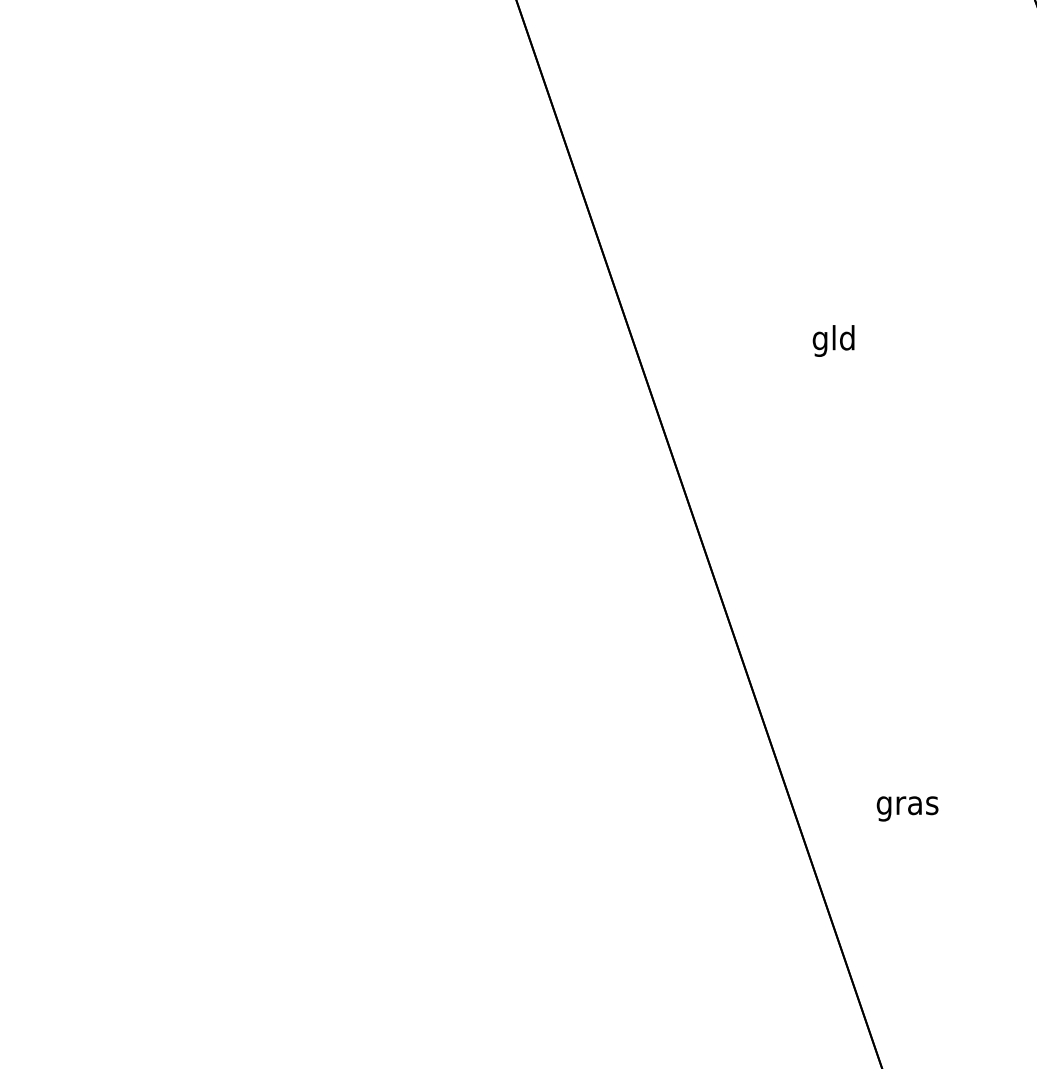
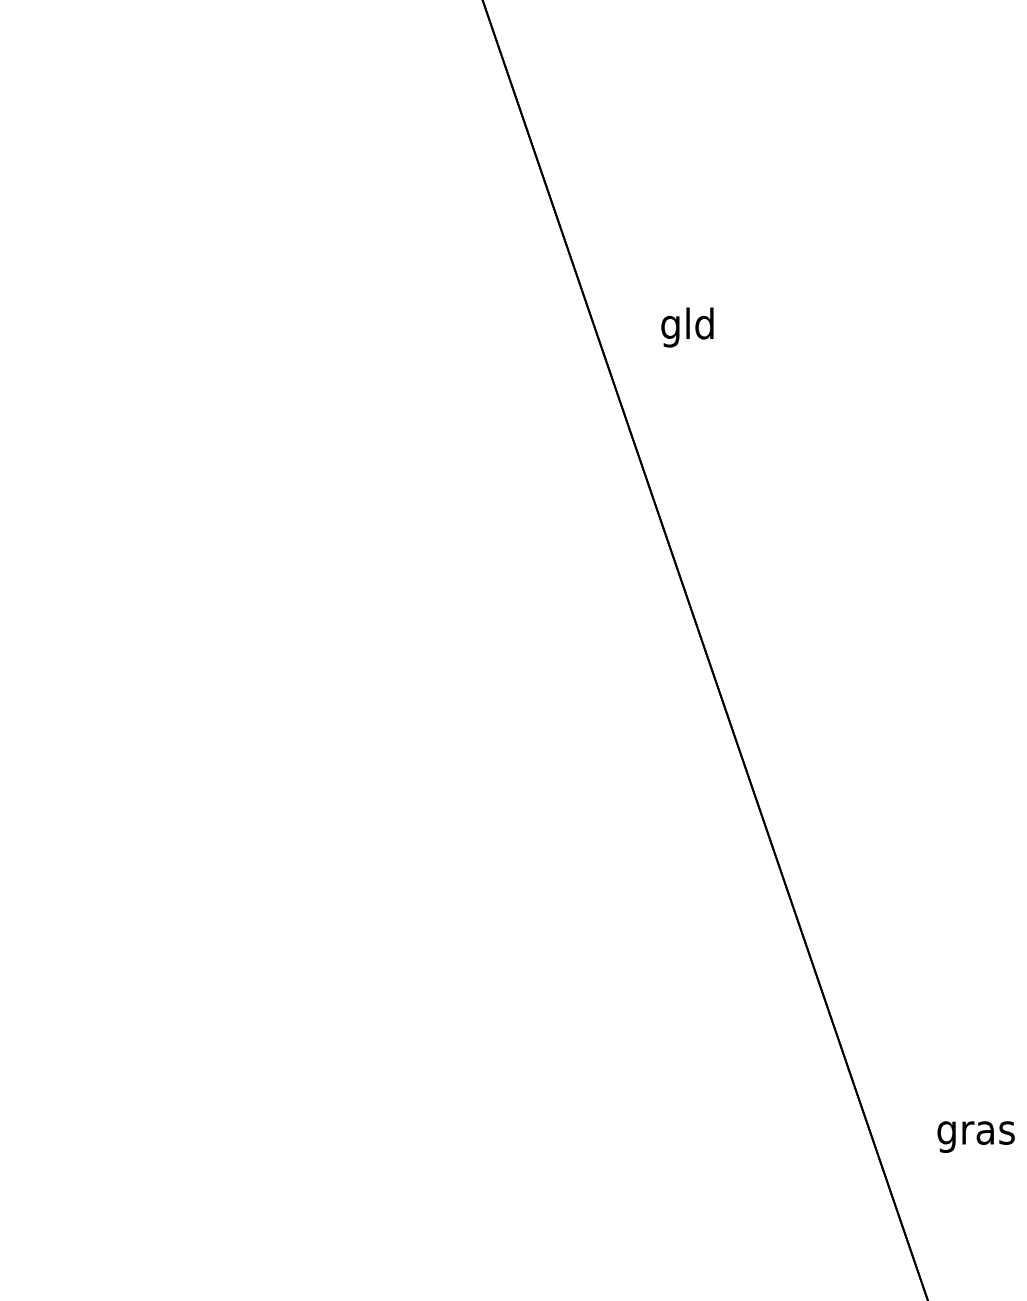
text: (833, 340) -> (687, 326), moved
text: (907, 808) -> (975, 1136), moved

